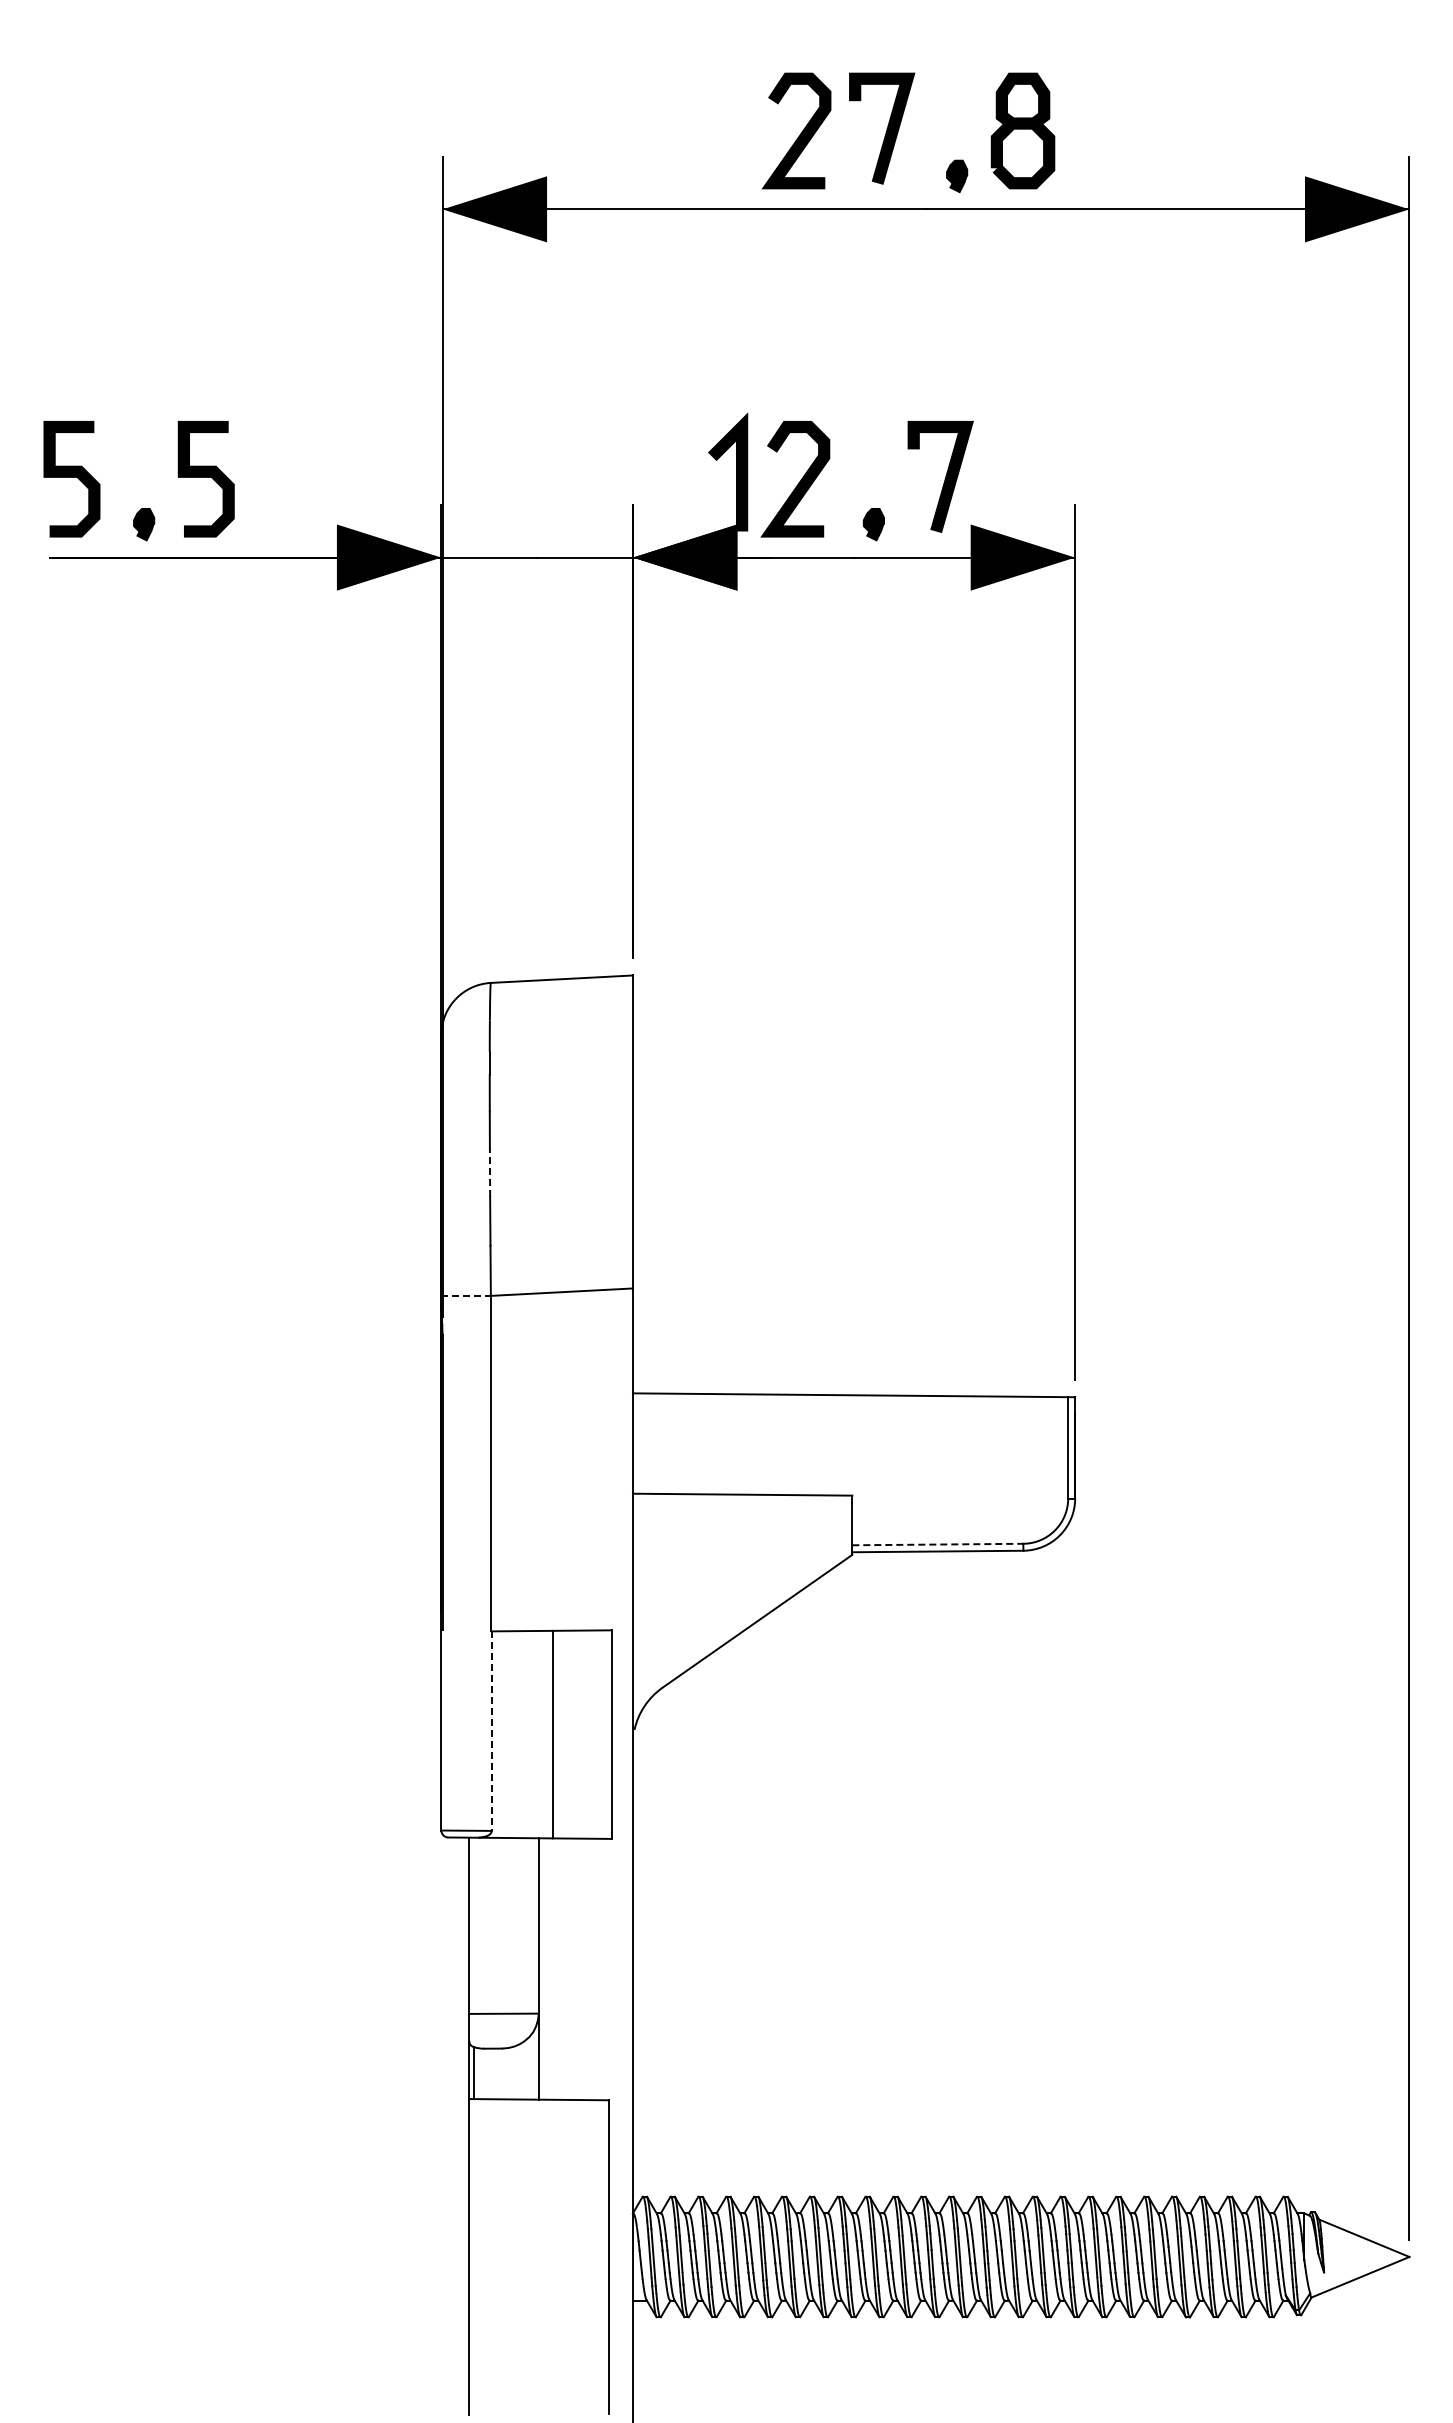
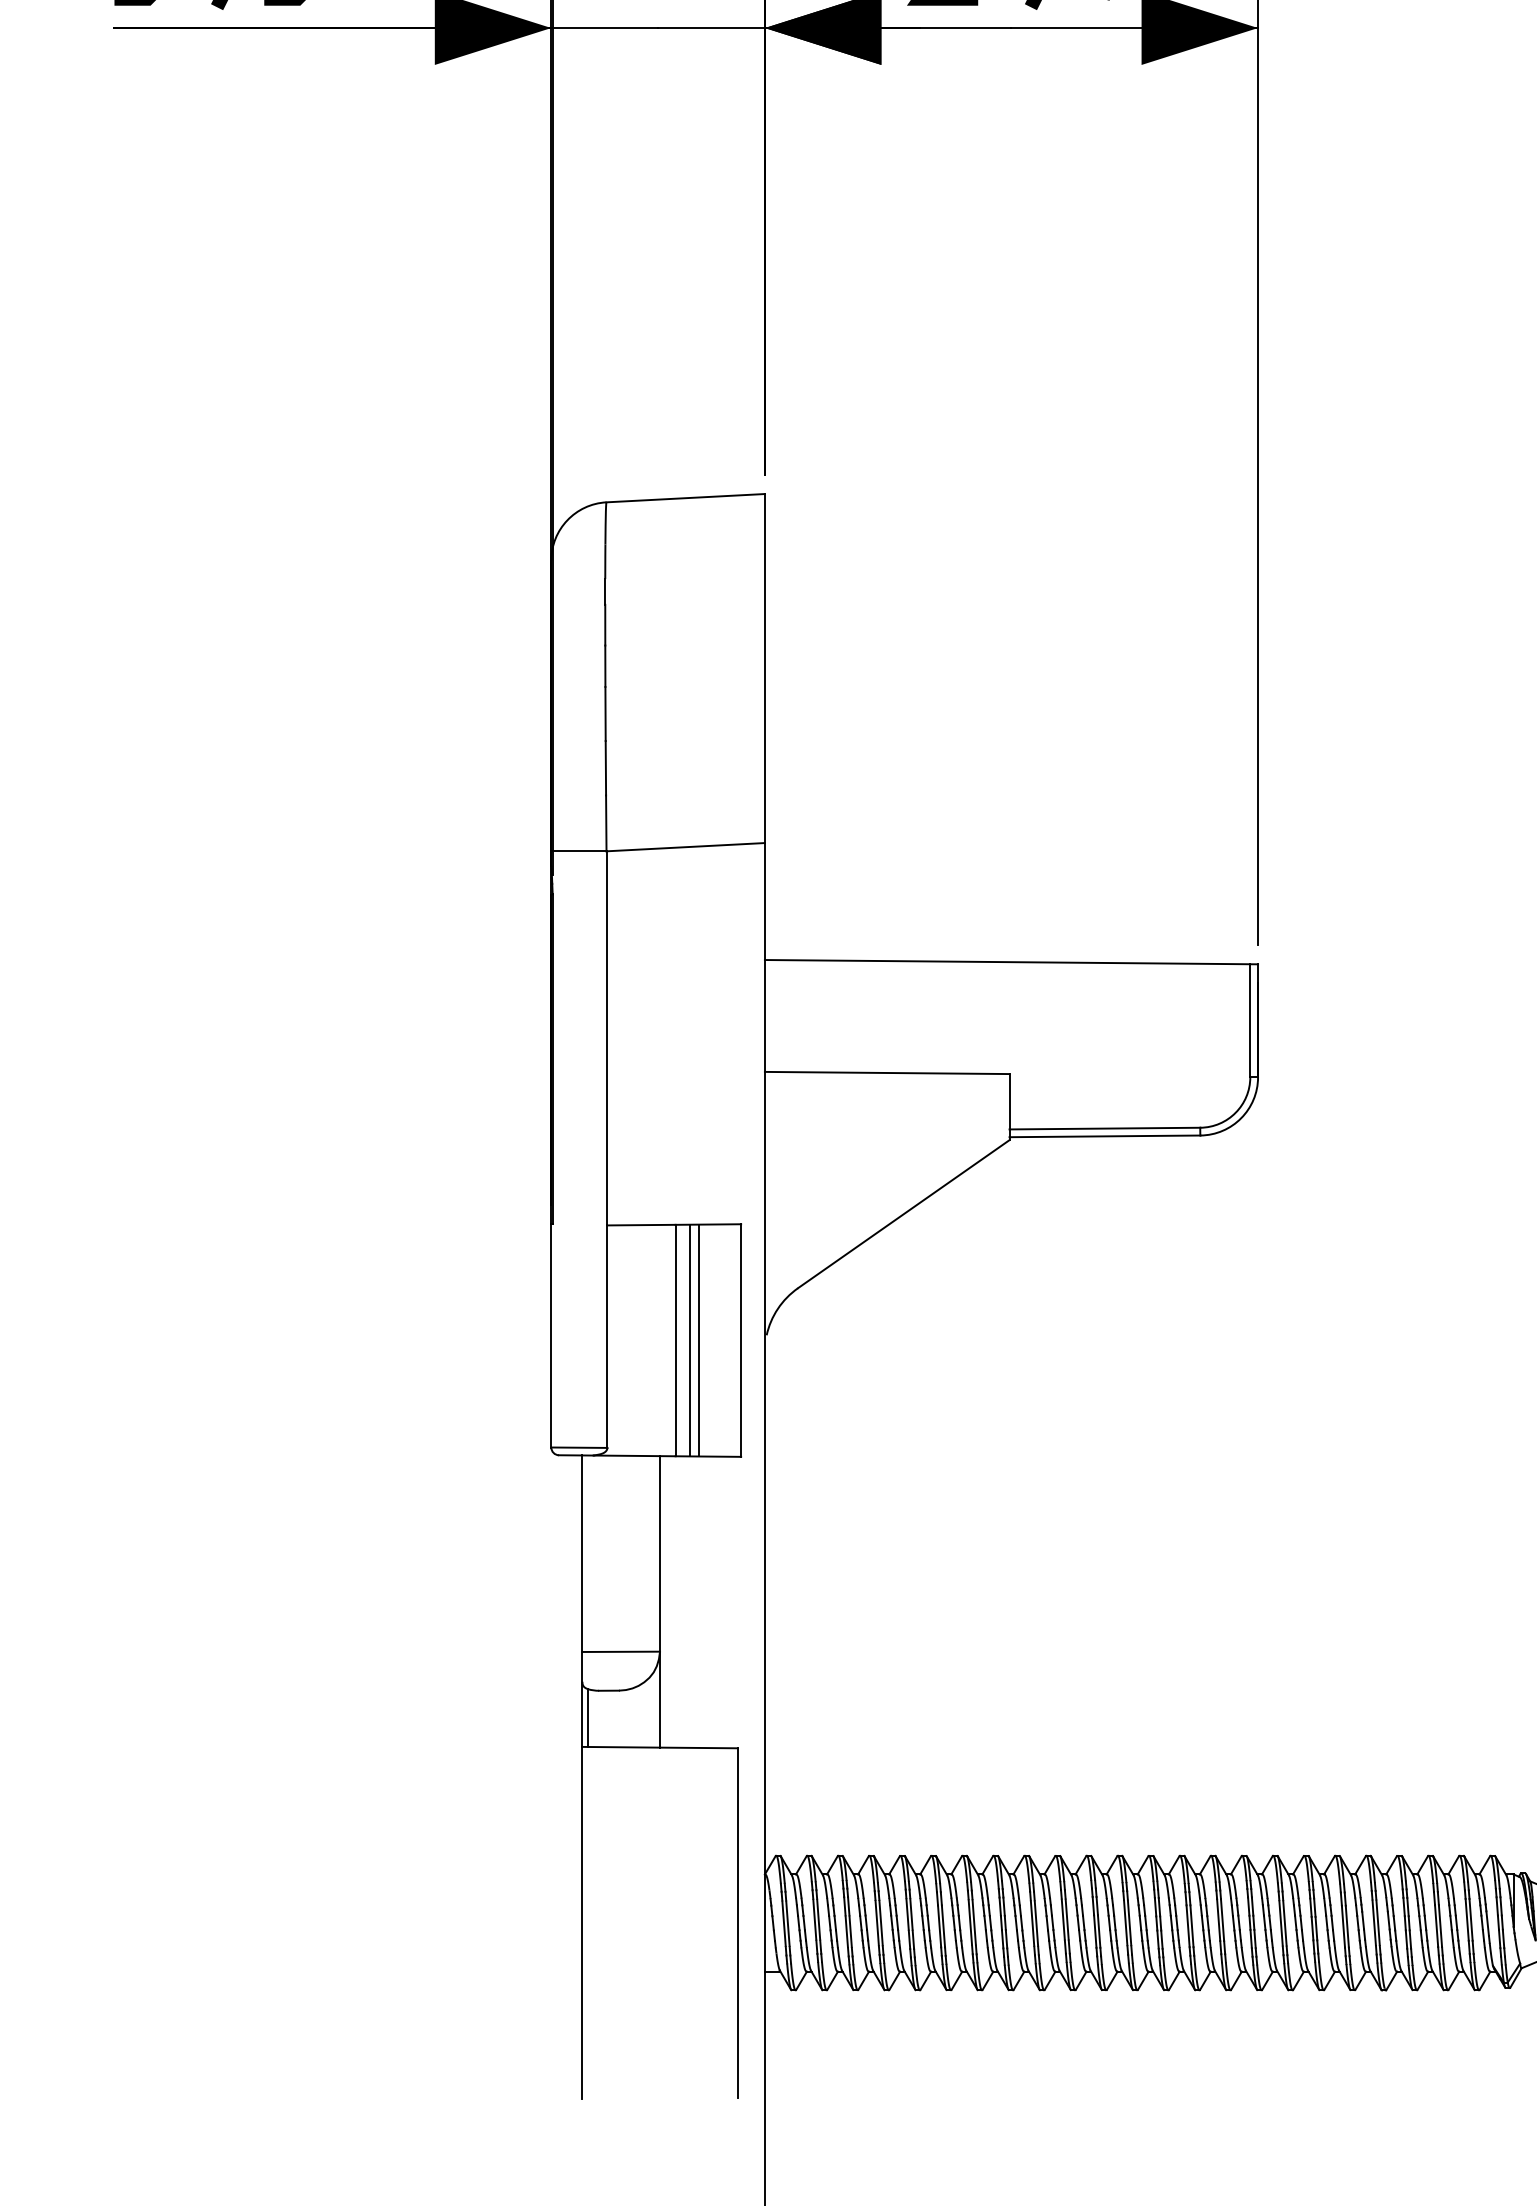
line: (490, 1172) -> (606, 713), dashed -> solid
line: (466, 1295) -> (579, 850), dashed -> solid
line: (937, 1544) -> (1104, 1128), dashed -> solid
line: (491, 1731) -> (607, 1337), dashed -> solid
line: (565, 1734) -> (689, 1340), added
line: (573, 1734) -> (698, 1340), added

